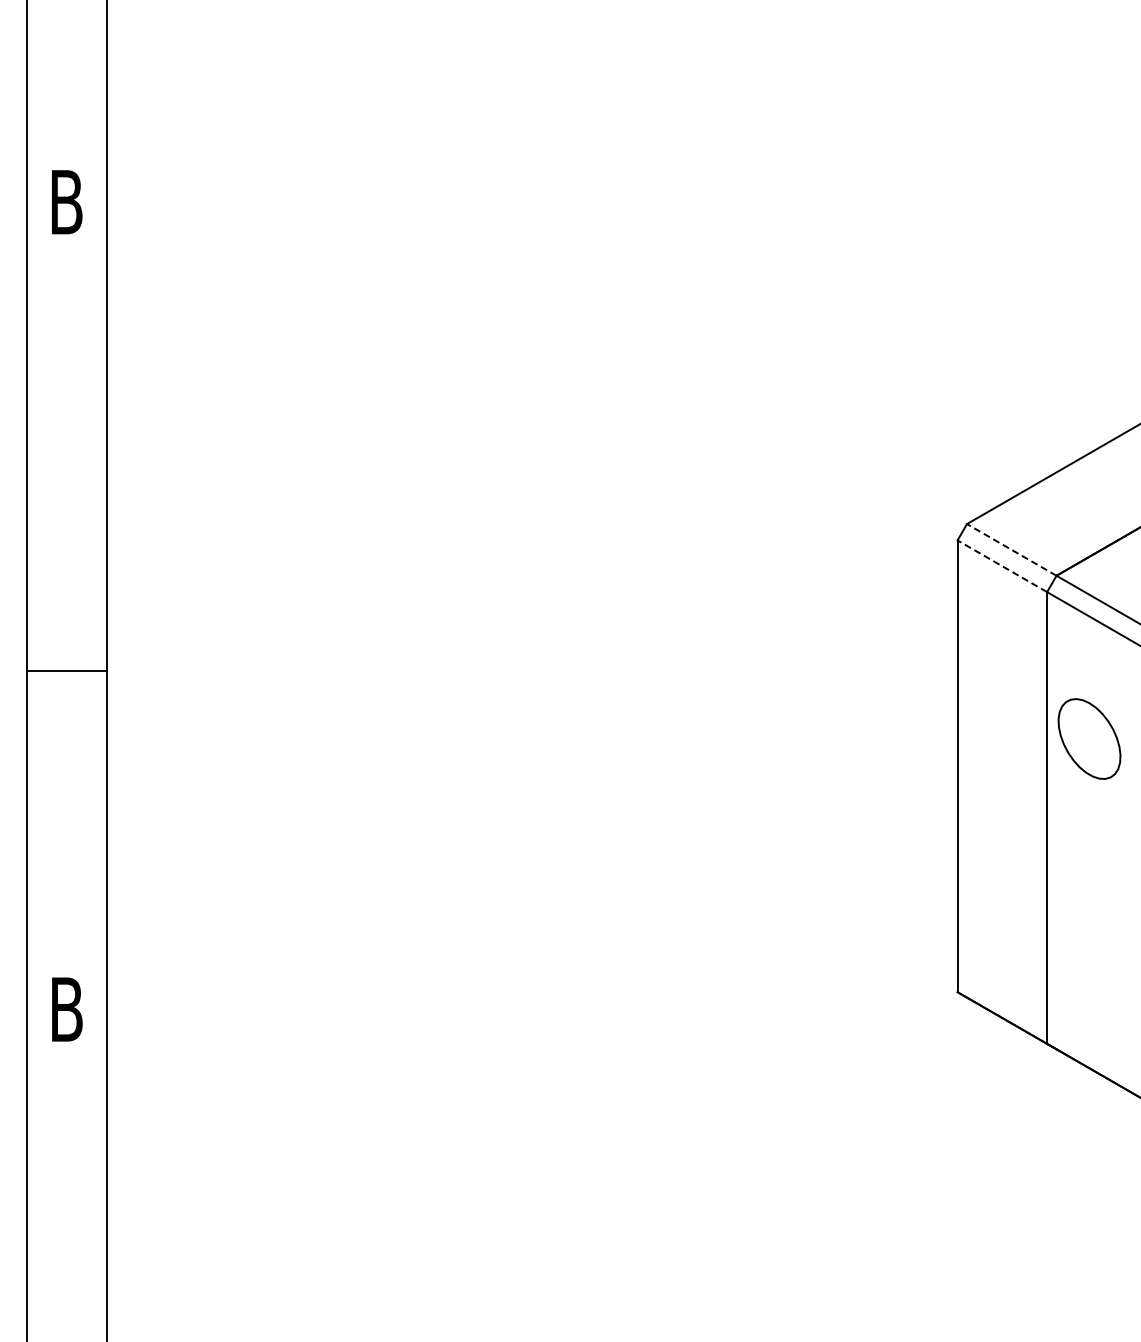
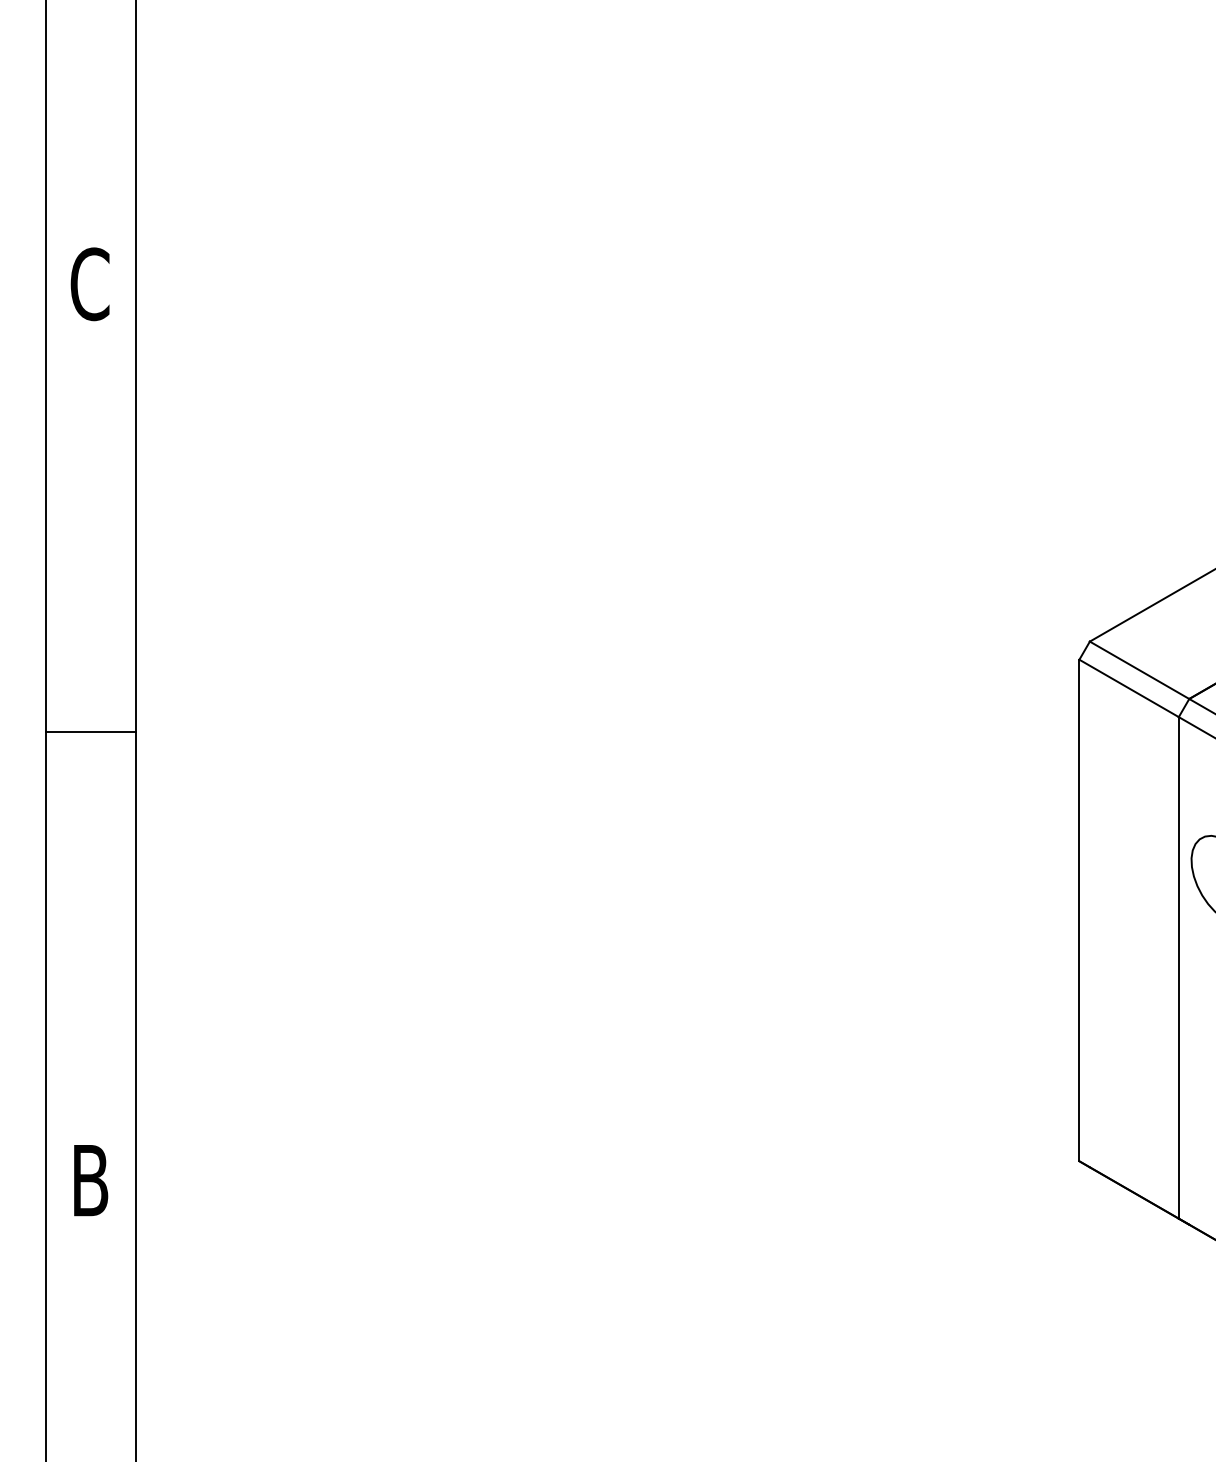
text: (66, 202) -> (90, 284), B -> C
line: (1011, 549) -> (1139, 669), dashed -> solid
line: (1002, 566) -> (1129, 688), dashed -> solid
line: (66, 670) -> (90, 731), moved

